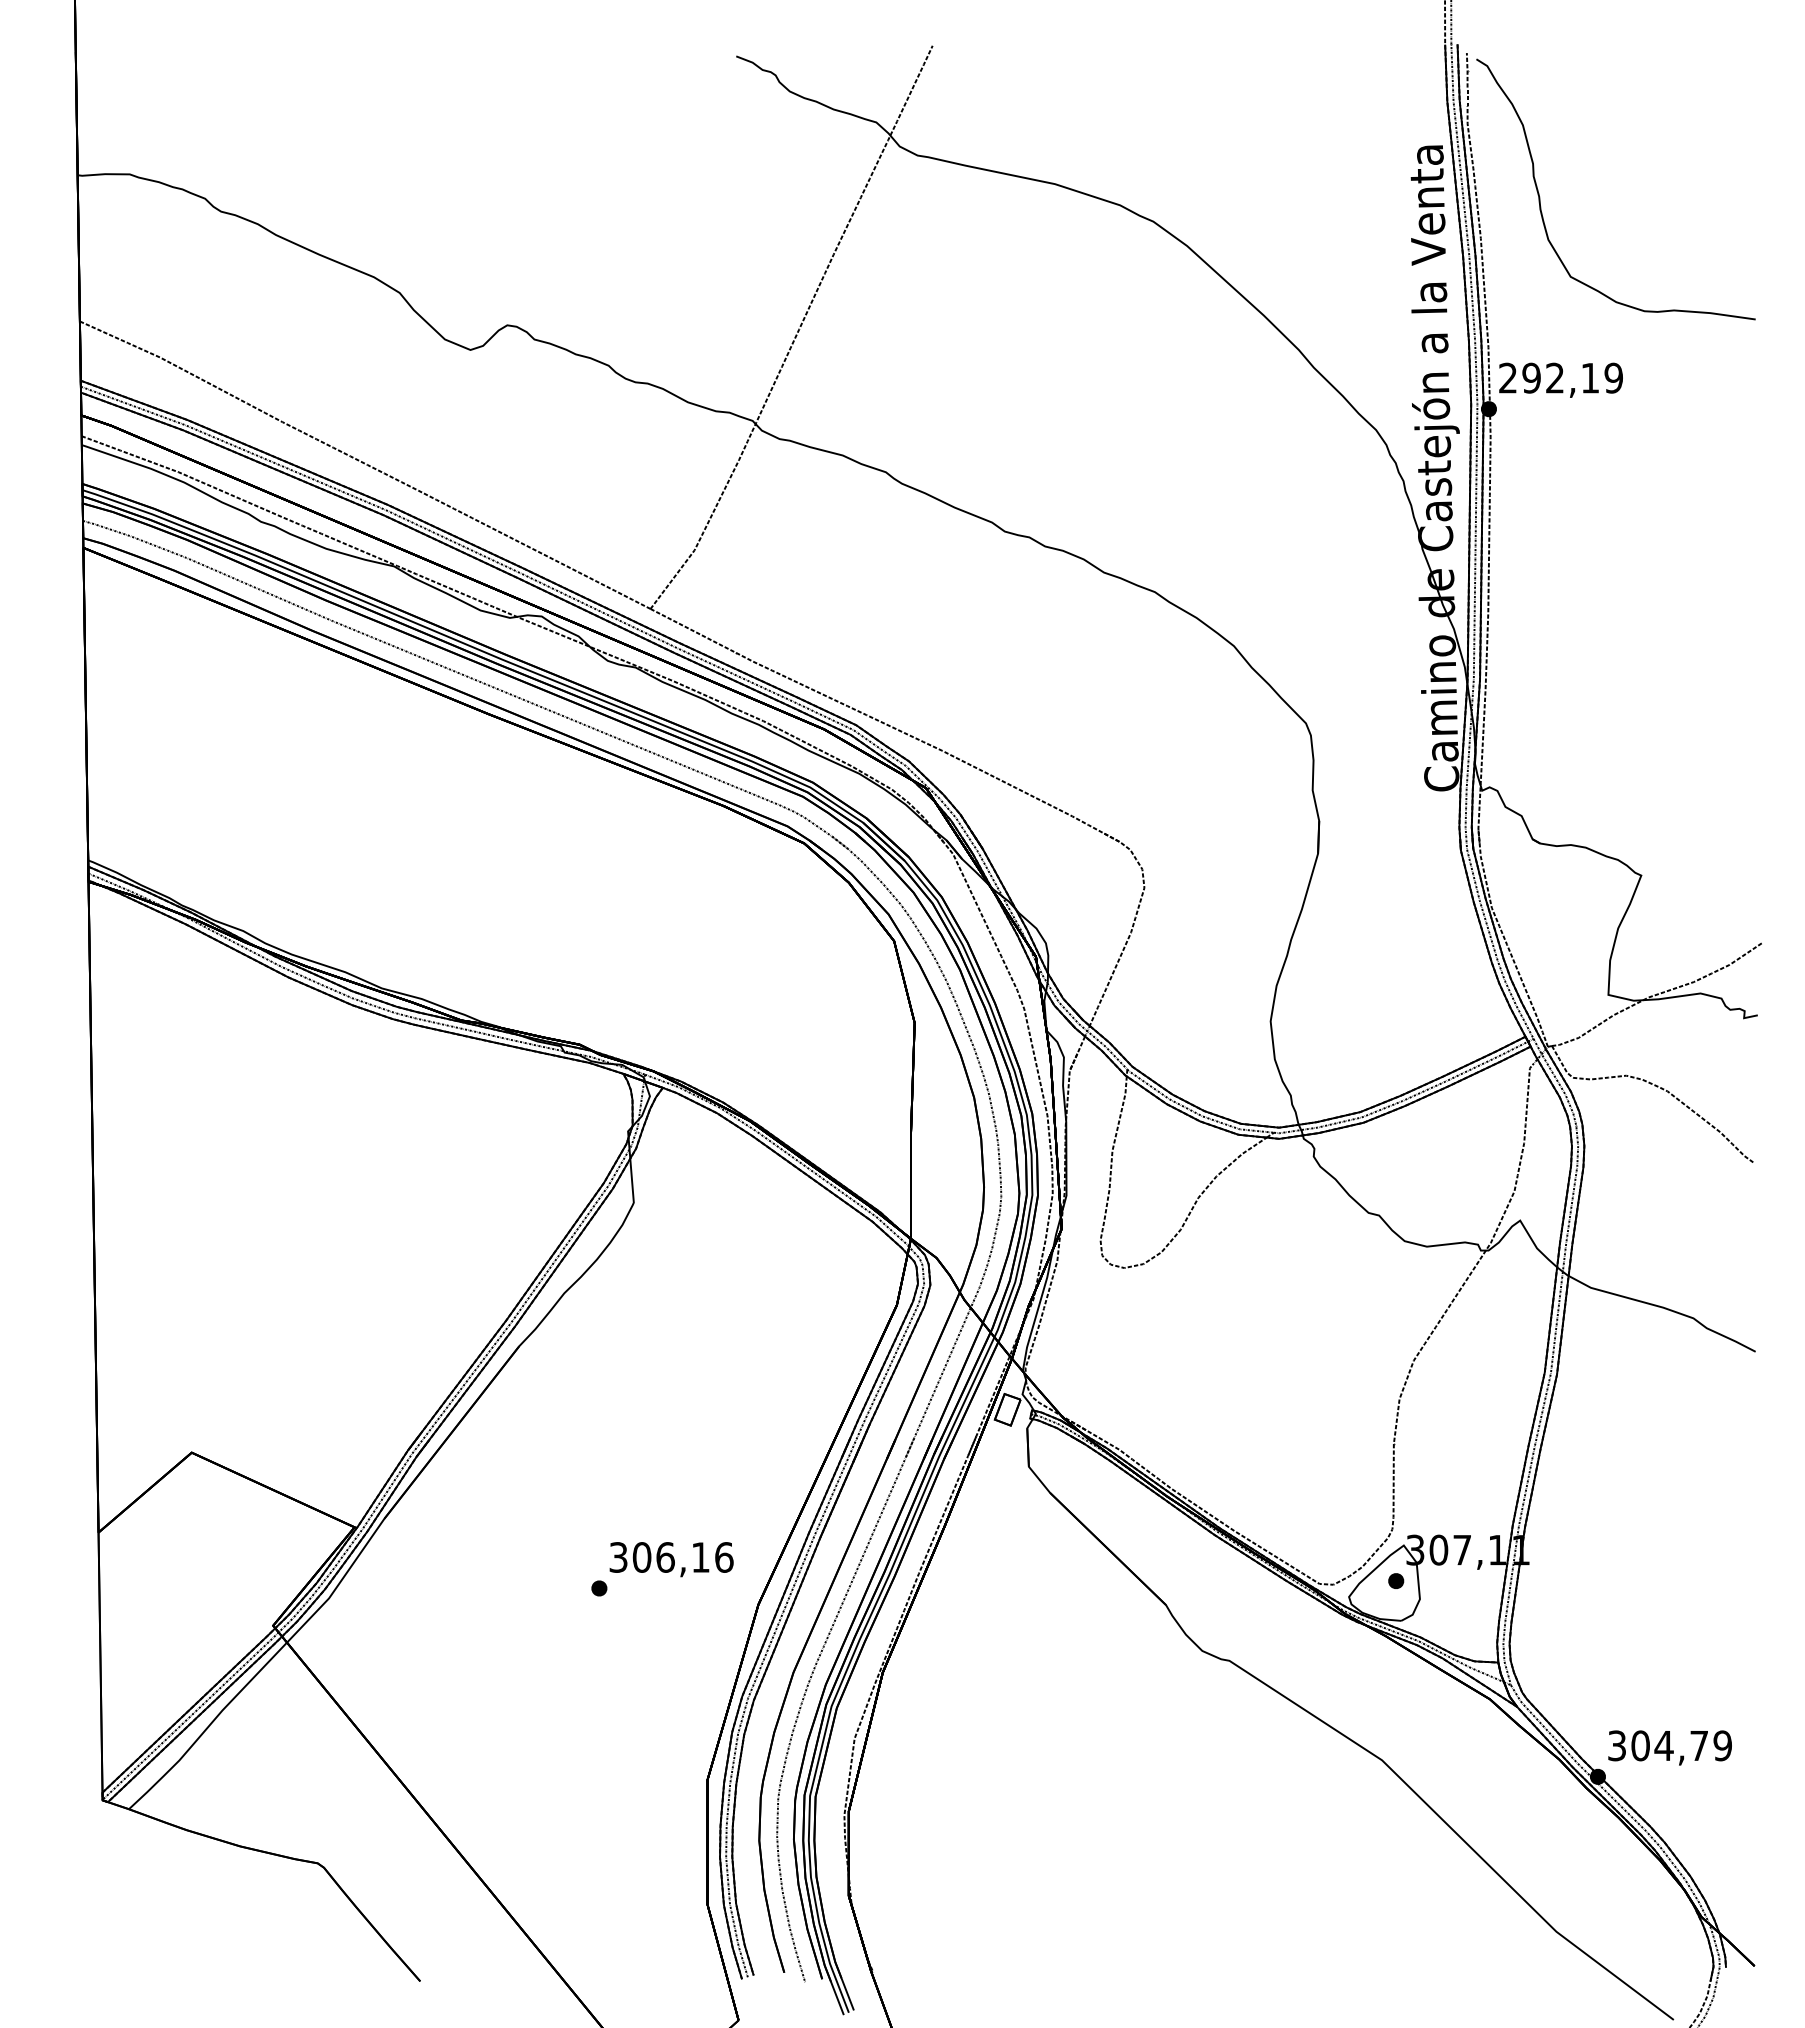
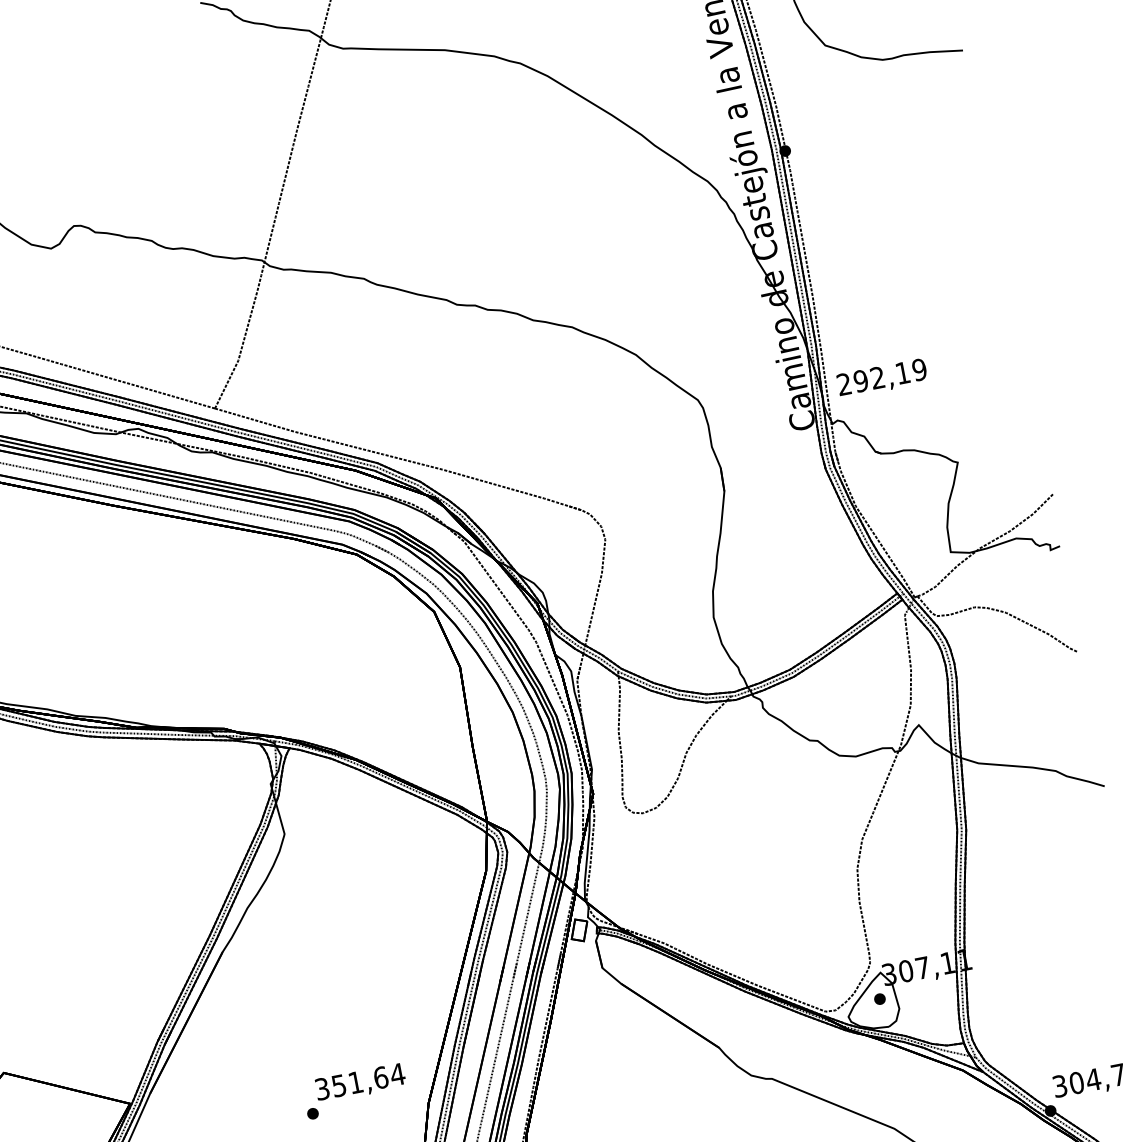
text: (1560, 379) -> (881, 378), moved
text: (682, 1557) -> (367, 1080), 306,16 -> 351,64

